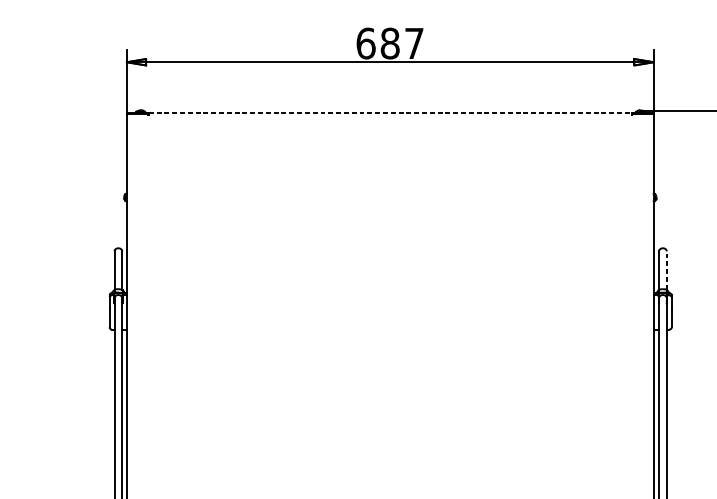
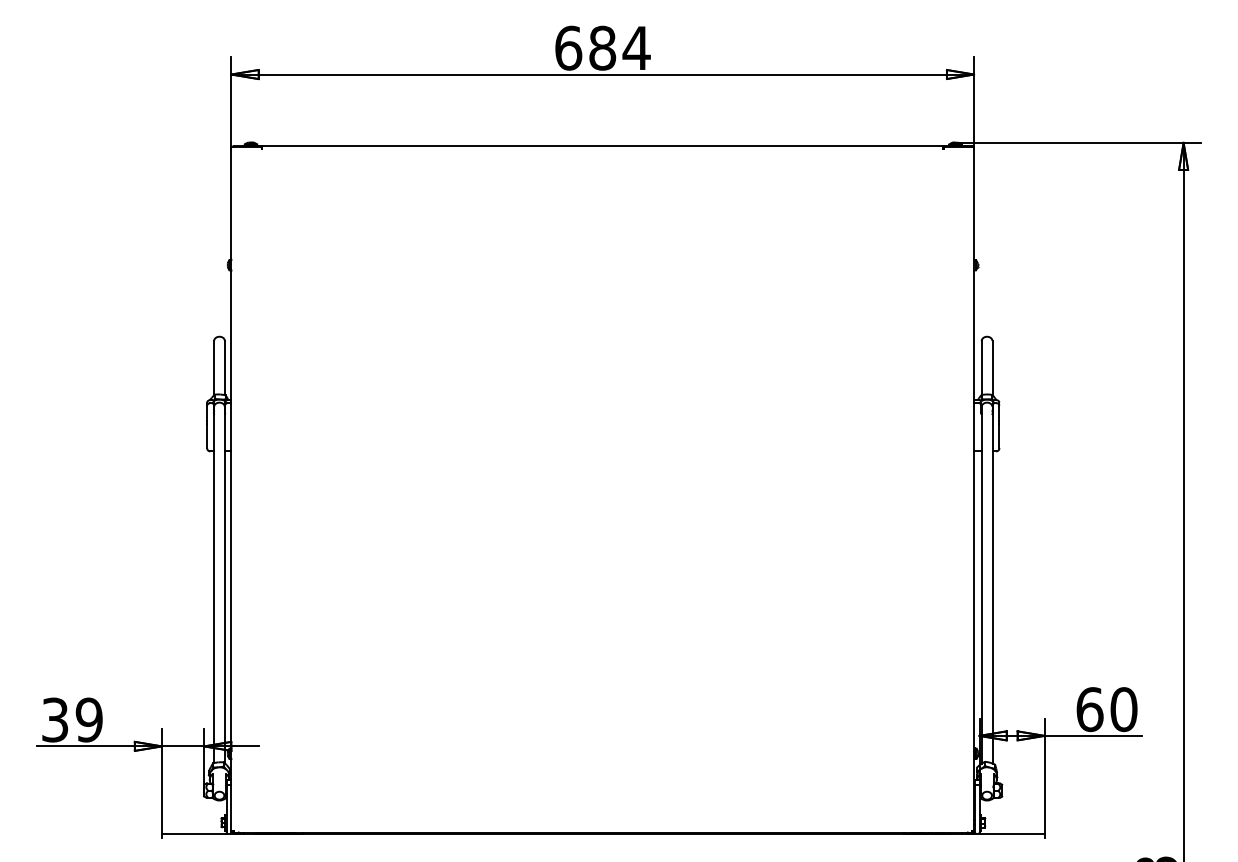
text: (414, 43) -> (636, 47), 687 -> 684
line: (390, 113) -> (603, 146), dashed -> solid
line: (666, 270) -> (992, 367), dashed -> solid

